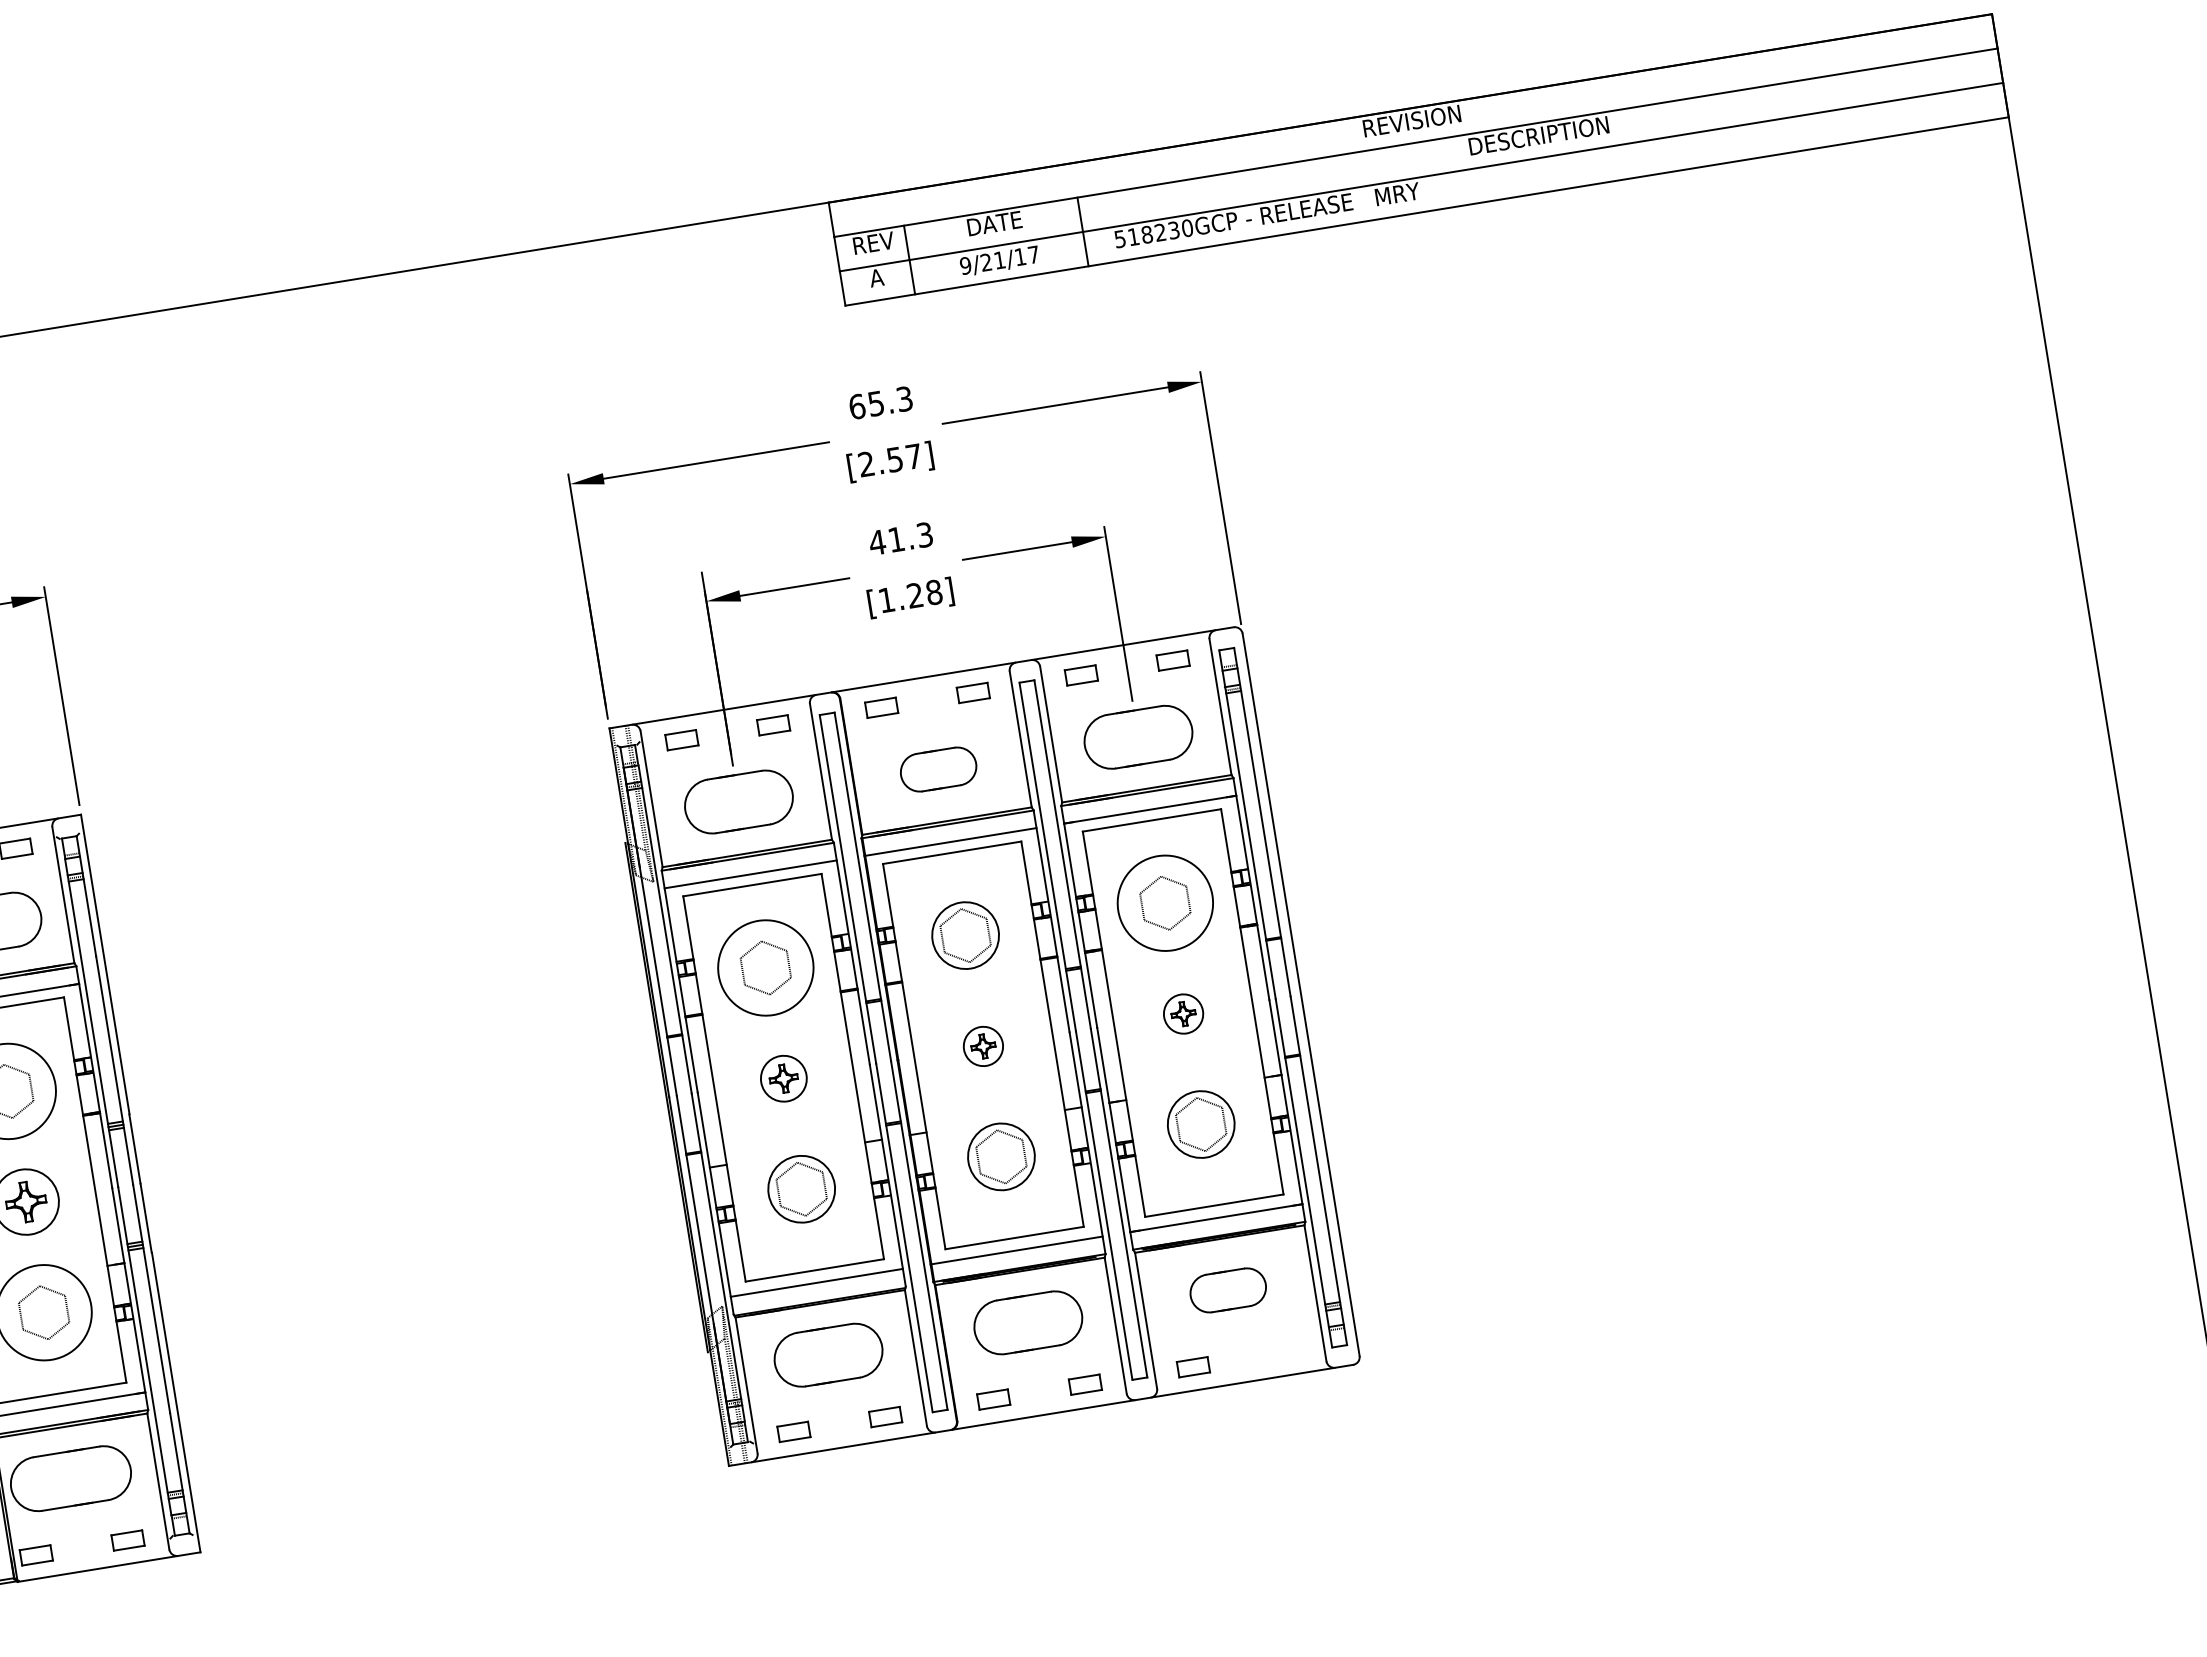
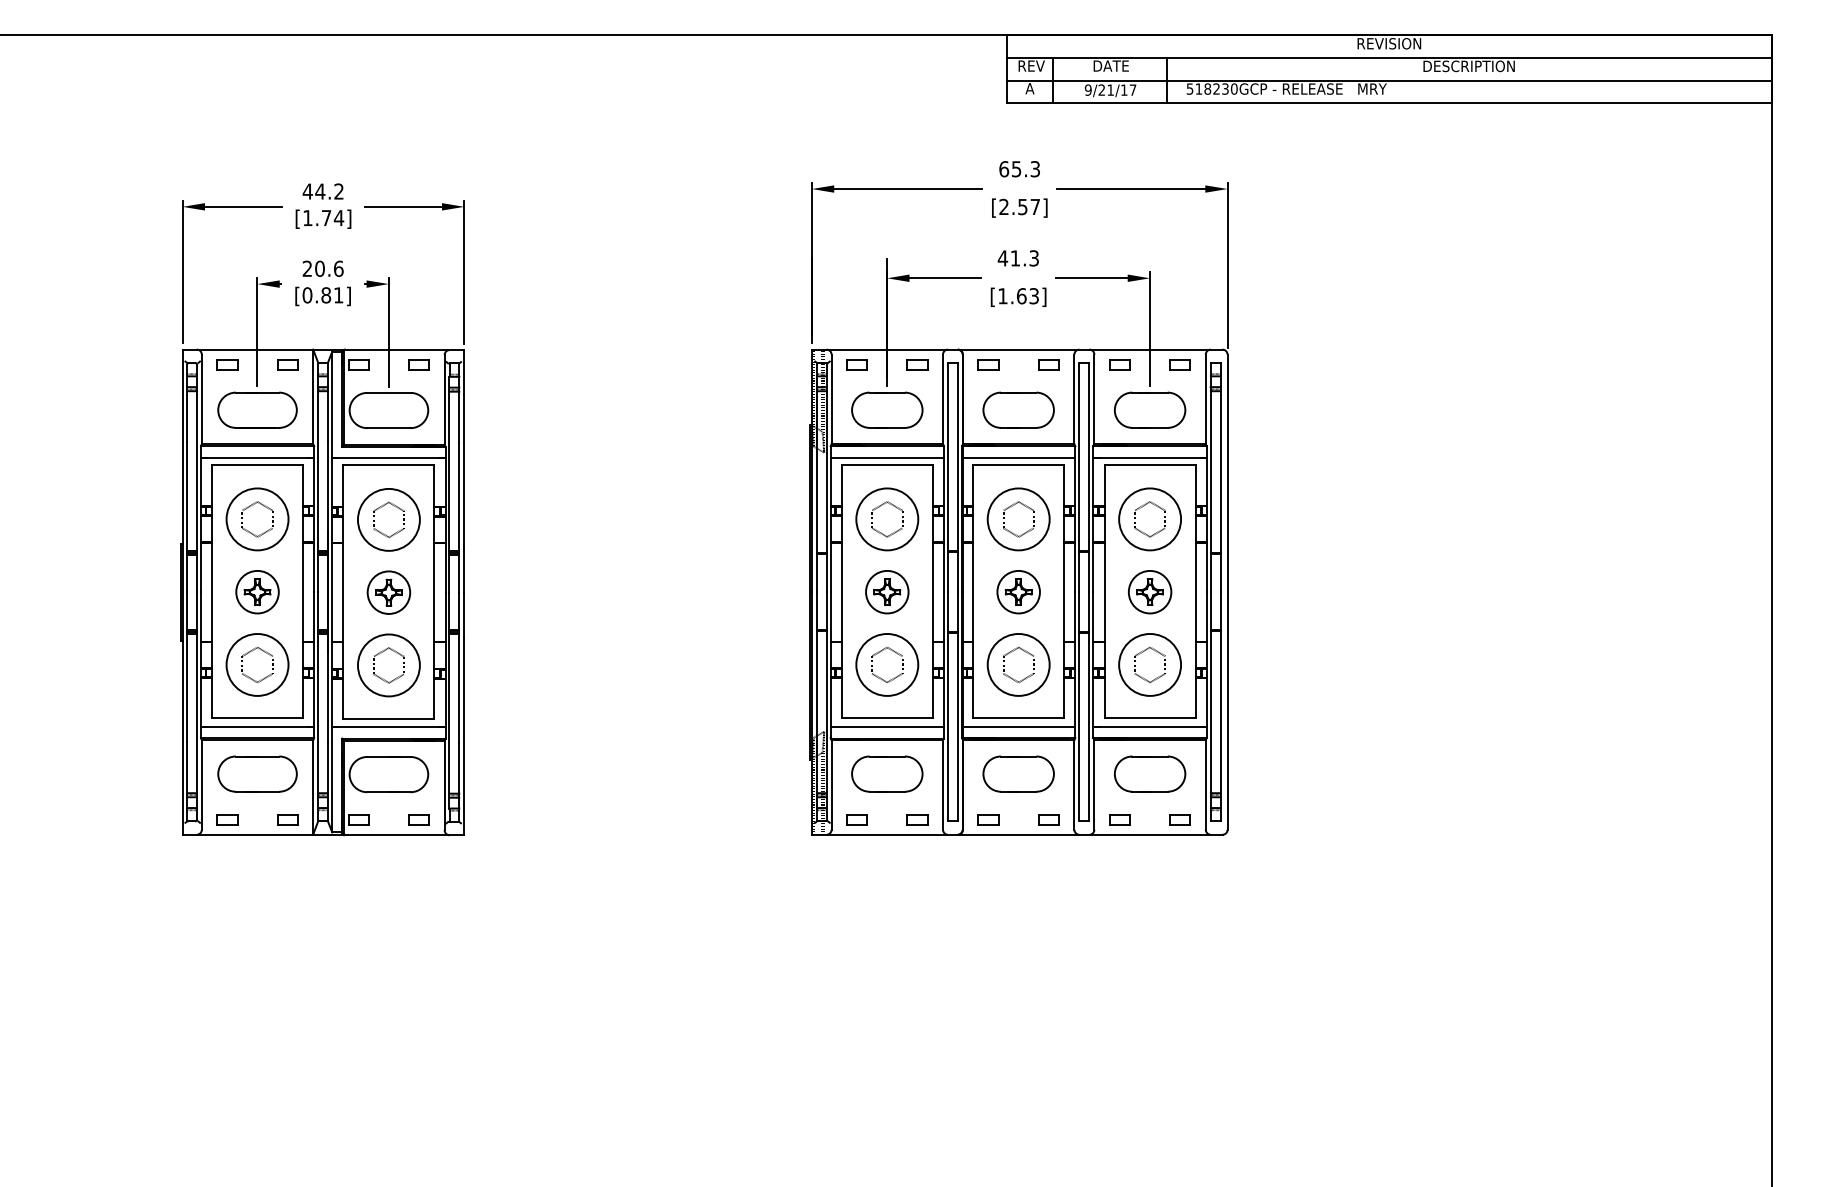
text: (925, 594) -> (1028, 296), [1.28] -> [1.63]
part: (938, 768) -> (1018, 409), size x1.43
circle: (965, 935) -> (1018, 519), size x1.43
part: (1184, 1014) -> (1150, 592), size x1.67
part: (983, 1046) -> (1018, 592), size x1.67
part: (784, 1079) -> (887, 592), size x1.43
circle: (1201, 1123) -> (1150, 664), size x1.43
circle: (1001, 1156) -> (1018, 664), size x1.43
circle: (801, 1188) -> (887, 664), size x1.43
part: (1228, 1289) -> (1150, 773), size x1.43
part: (1283, 1352) -> (1179, 819), added

